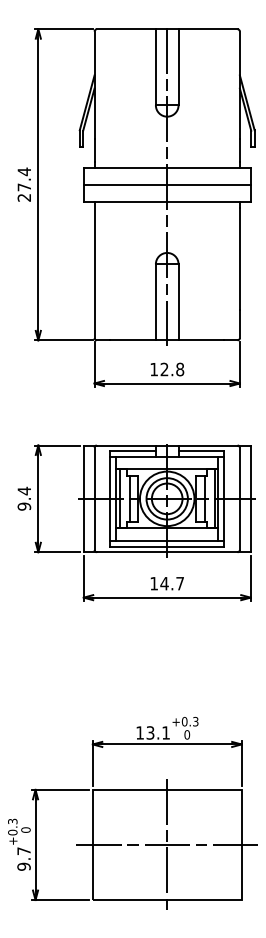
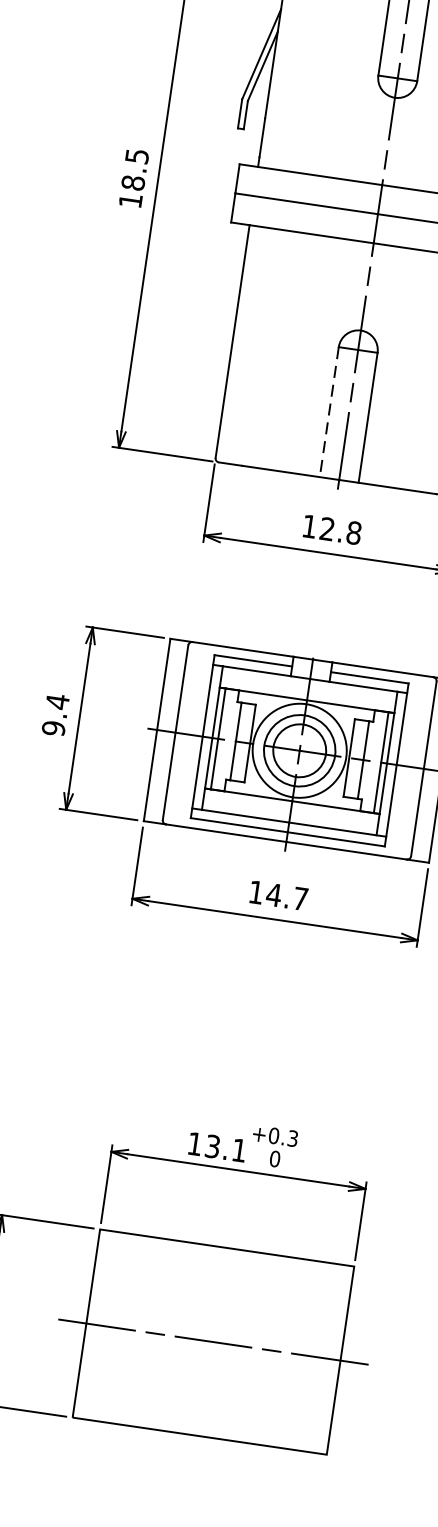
text: (24, 184) -> (134, 178), 27.4 -> 18.5
line: (155, 302) -> (328, 412), solid -> dashed
line: (167, 844) -> (214, 1341), removed

